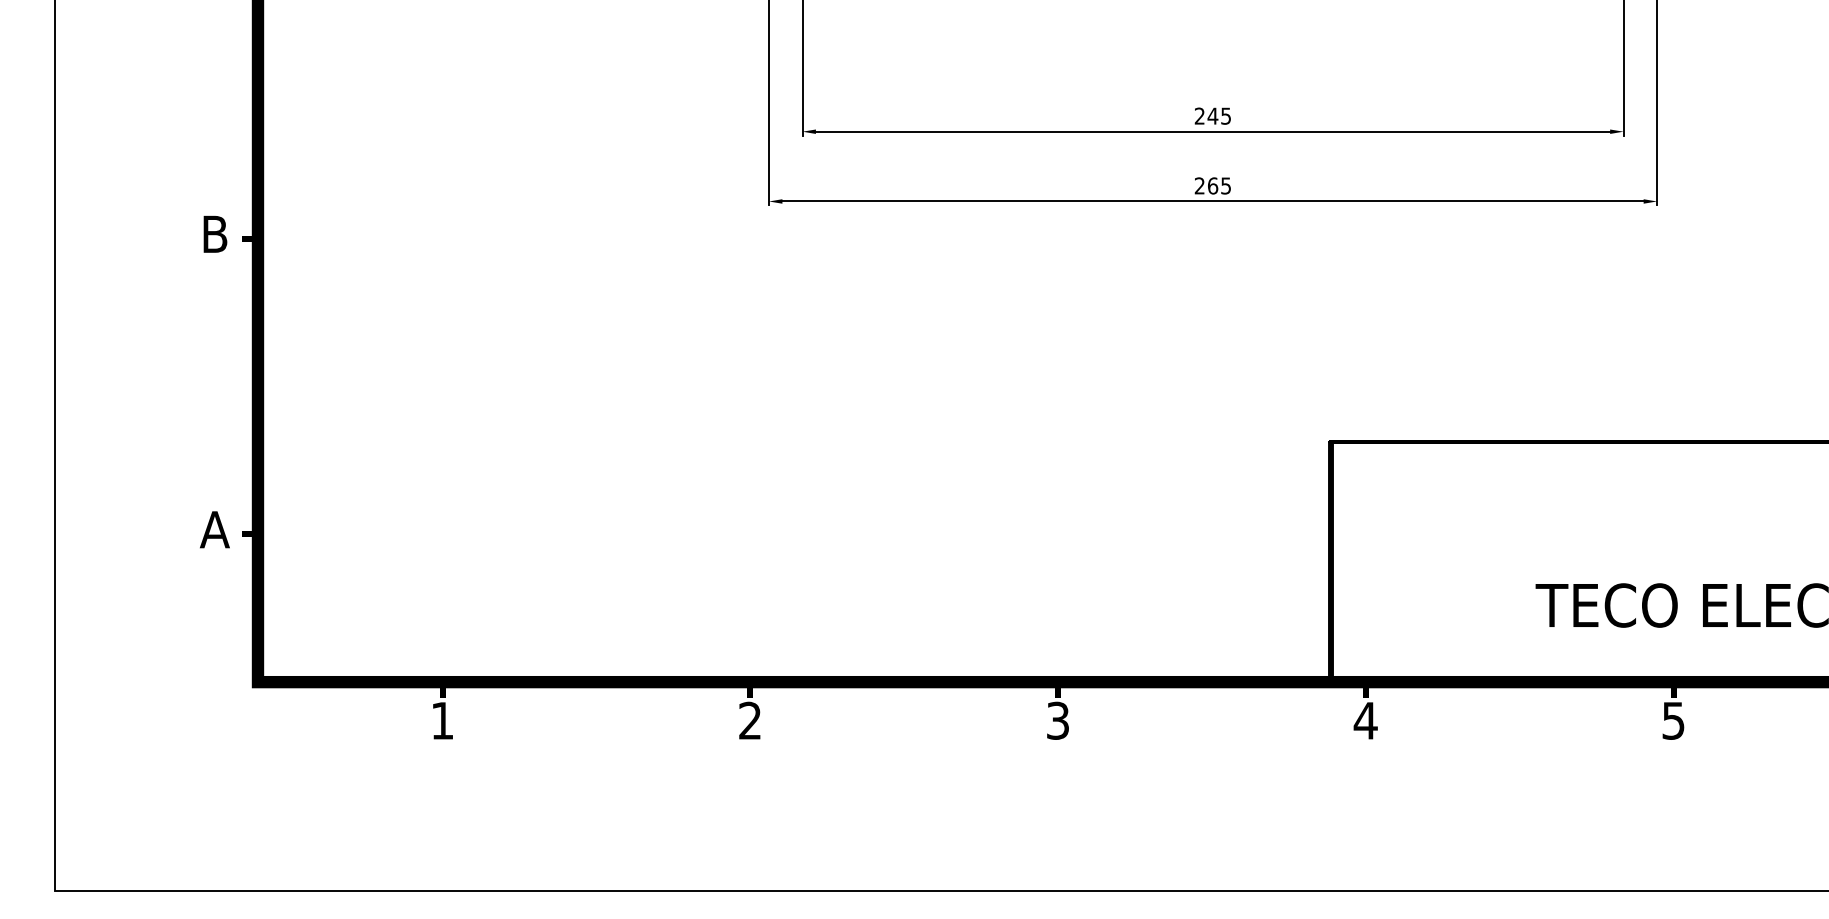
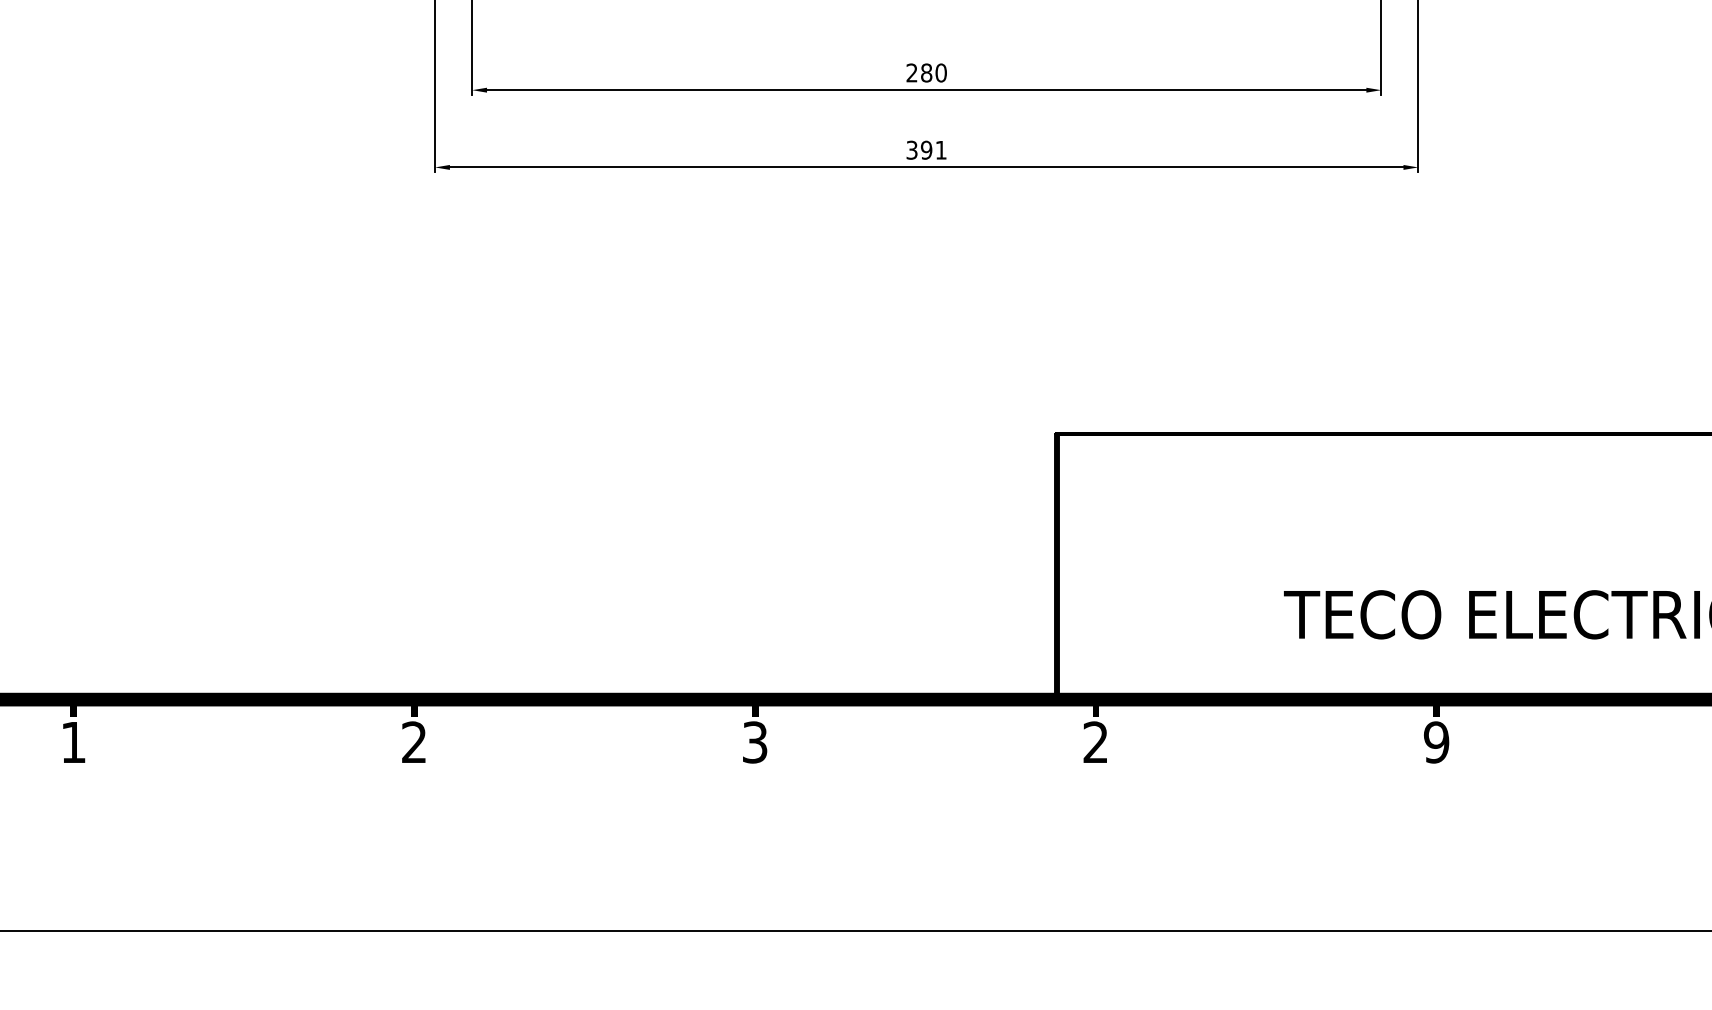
text: (1219, 115) -> (933, 72), 245 -> 280
text: (1212, 185) -> (926, 149), 265 -> 391
text: (1365, 720) -> (1095, 742), 4 -> 2
text: (1673, 720) -> (1436, 742), 5 -> 9

